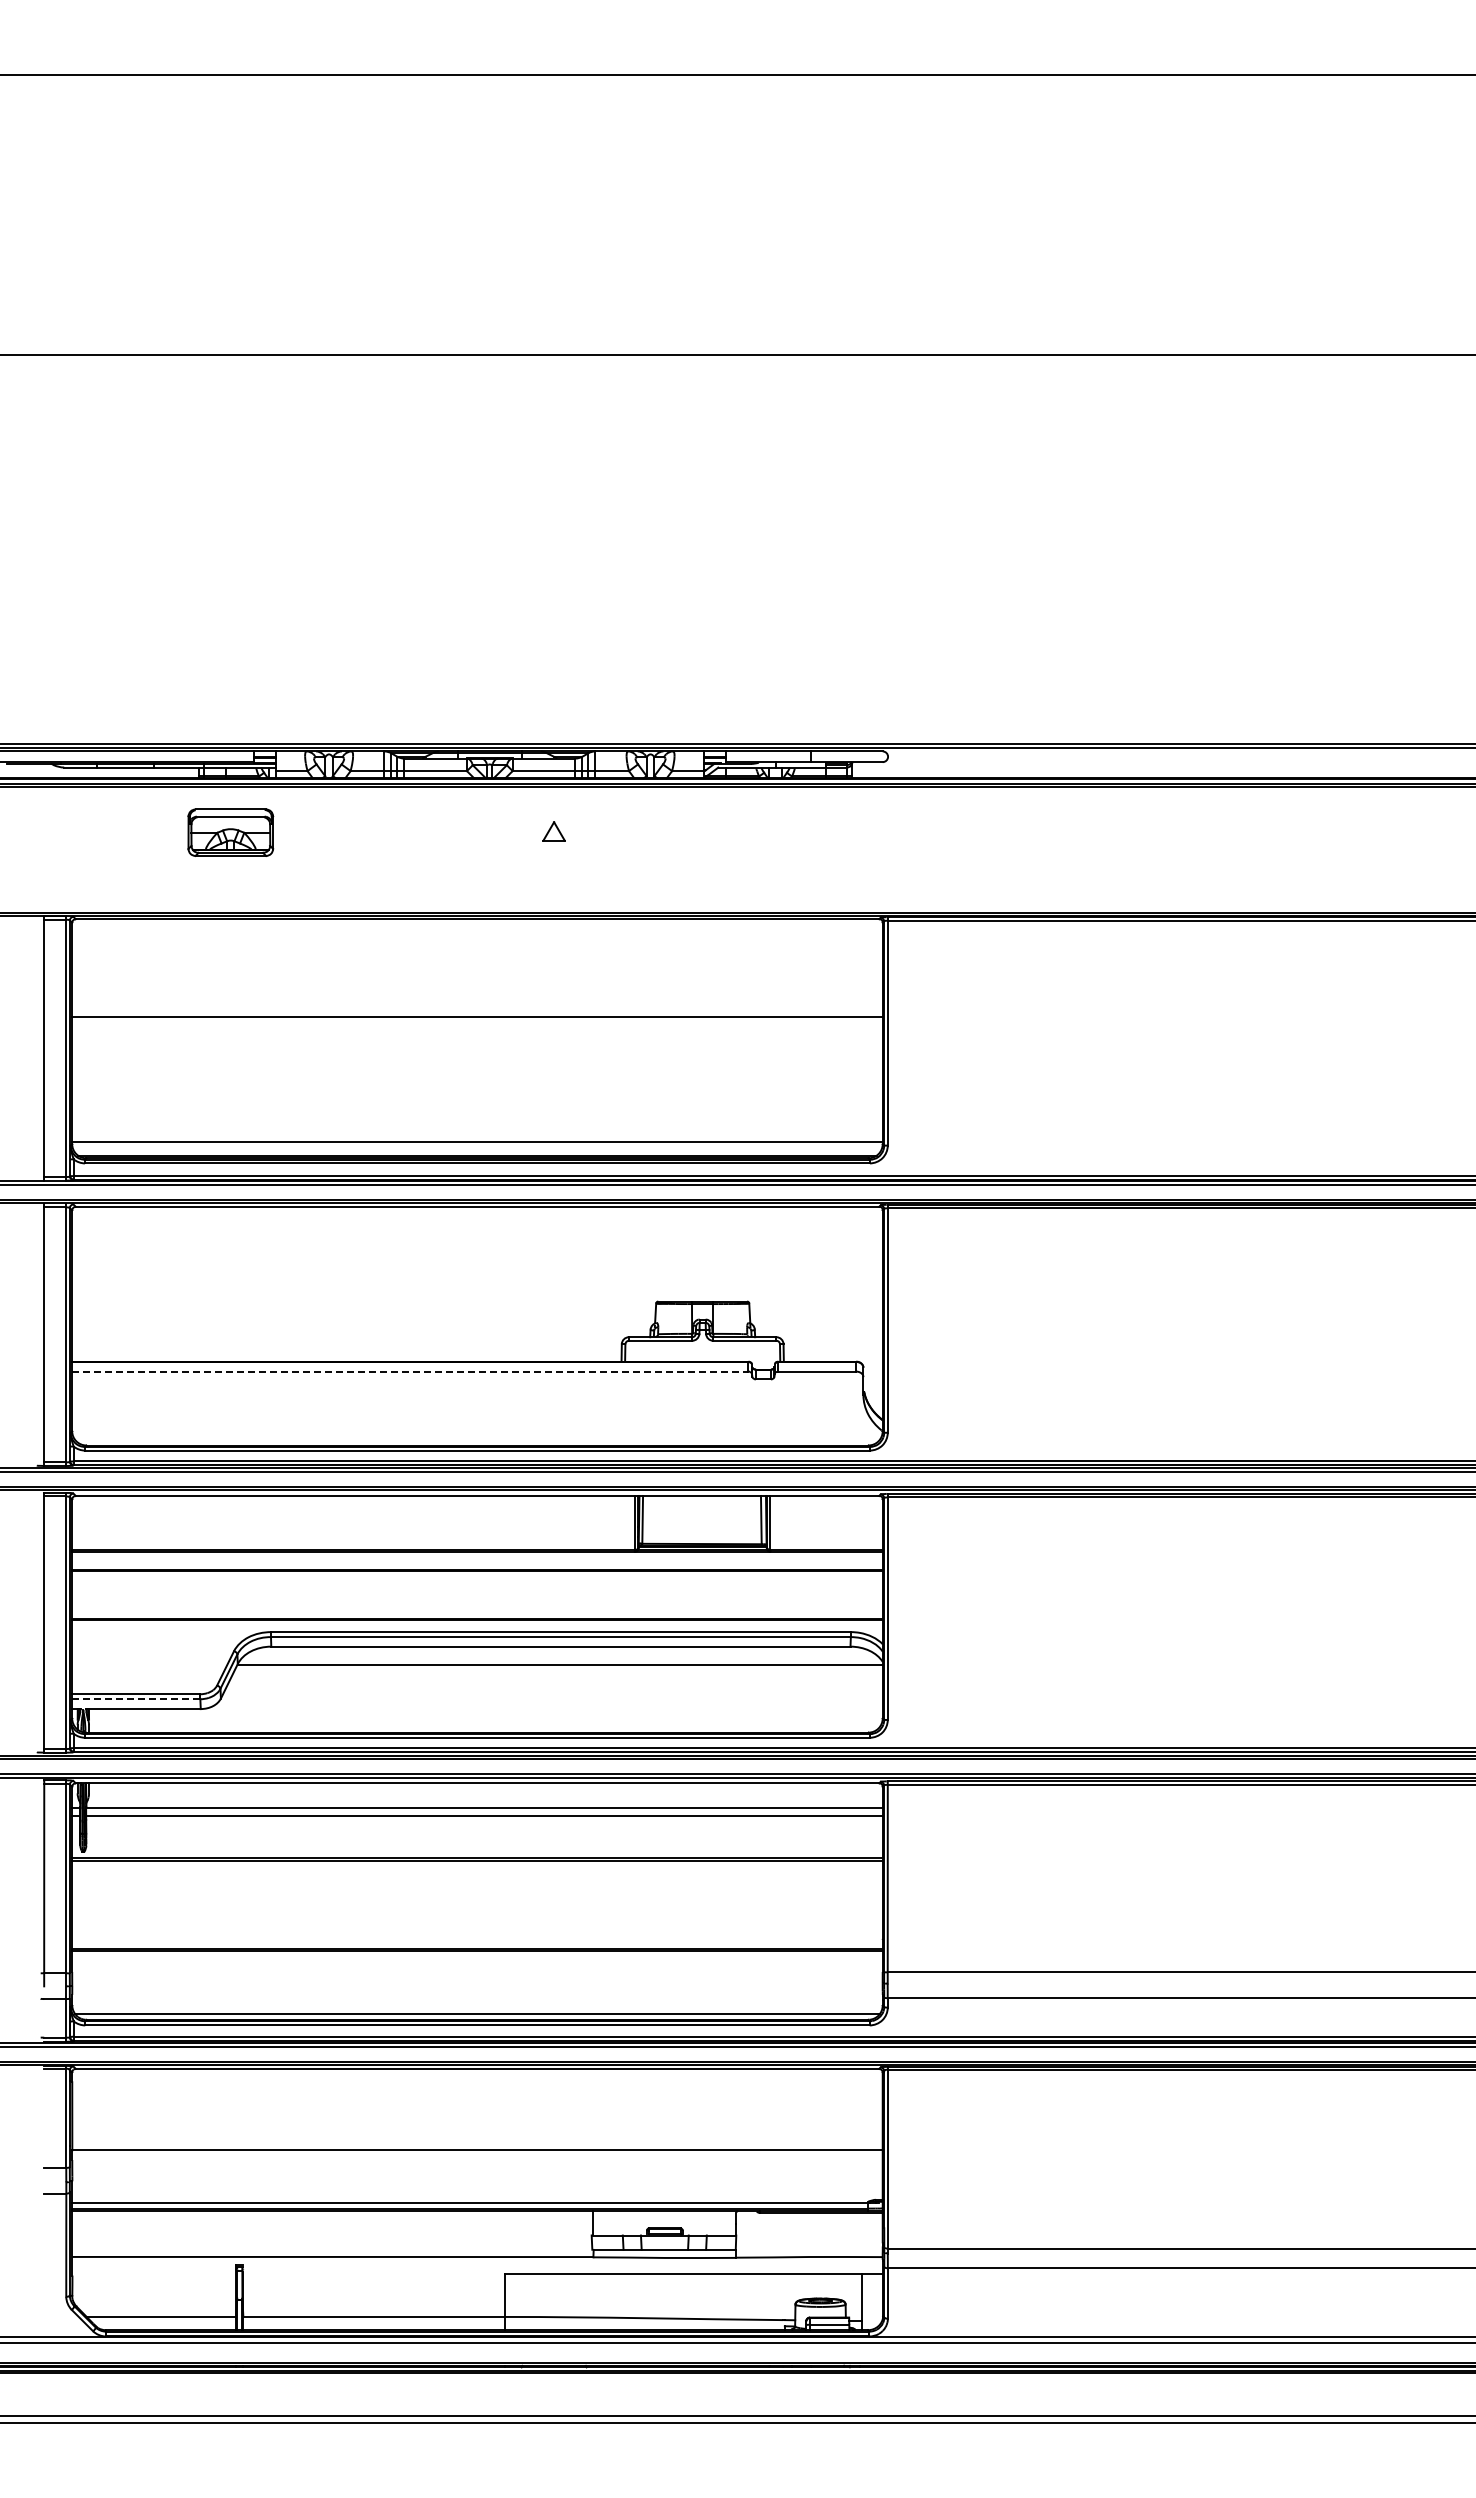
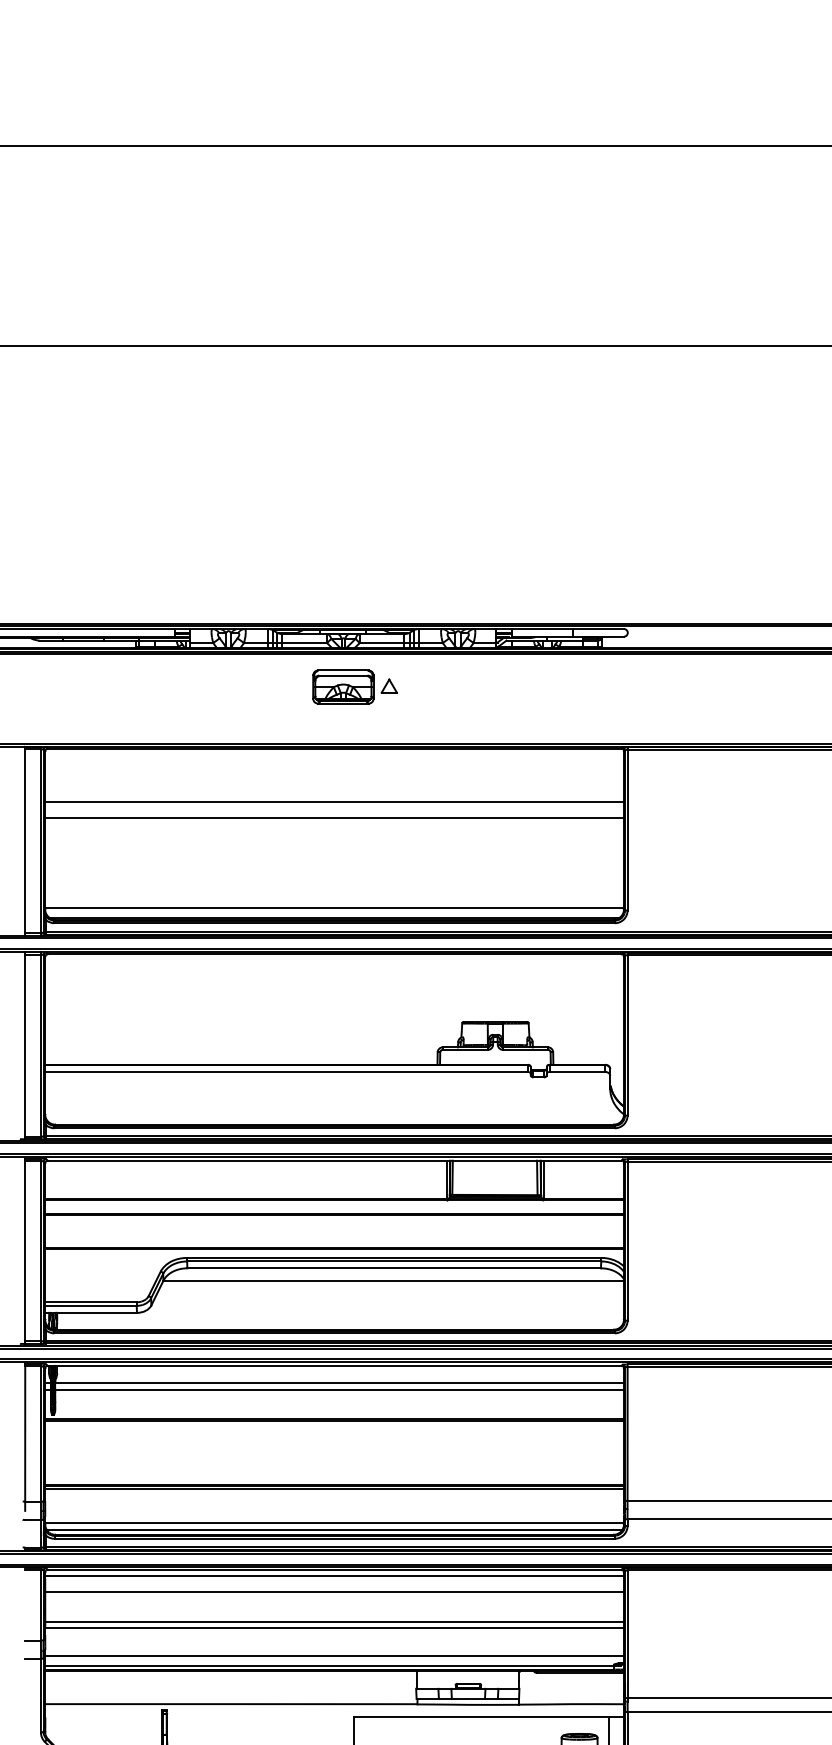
part: (230, 832) -> (343, 686), moved
line: (477, 994) -> (334, 802), added
line: (410, 1371) -> (286, 1071), dashed -> solid
line: (135, 1699) -> (90, 1306), dashed -> solid
line: (477, 1955) -> (334, 1488), added
line: (477, 2002) -> (334, 1522), added
line: (477, 2076) -> (334, 1575), added
line: (477, 2100) -> (334, 1592), added
line: (477, 2142) -> (334, 1622), added
line: (477, 2189) -> (334, 1655), added

